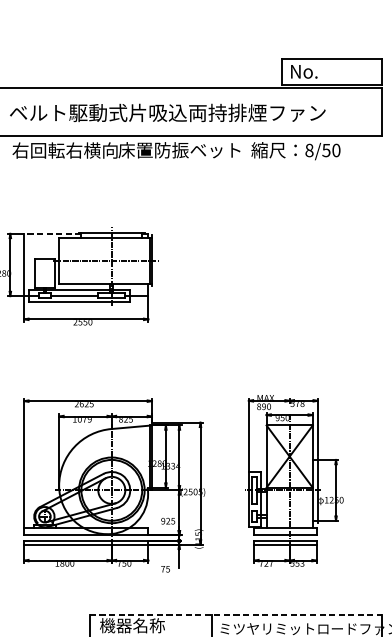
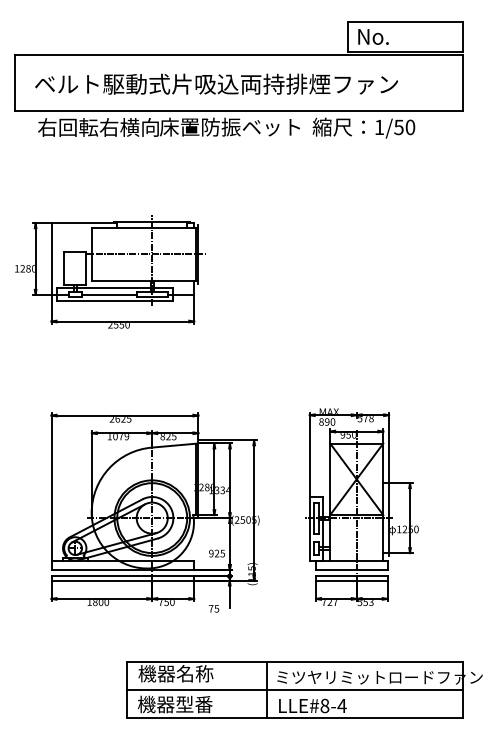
text: (309, 150) -> (379, 127), 8/50 -> 1/50
line: (52, 234) -> (84, 223), dashed -> solid
line: (235, 615) -> (294, 661), dashed -> solid

